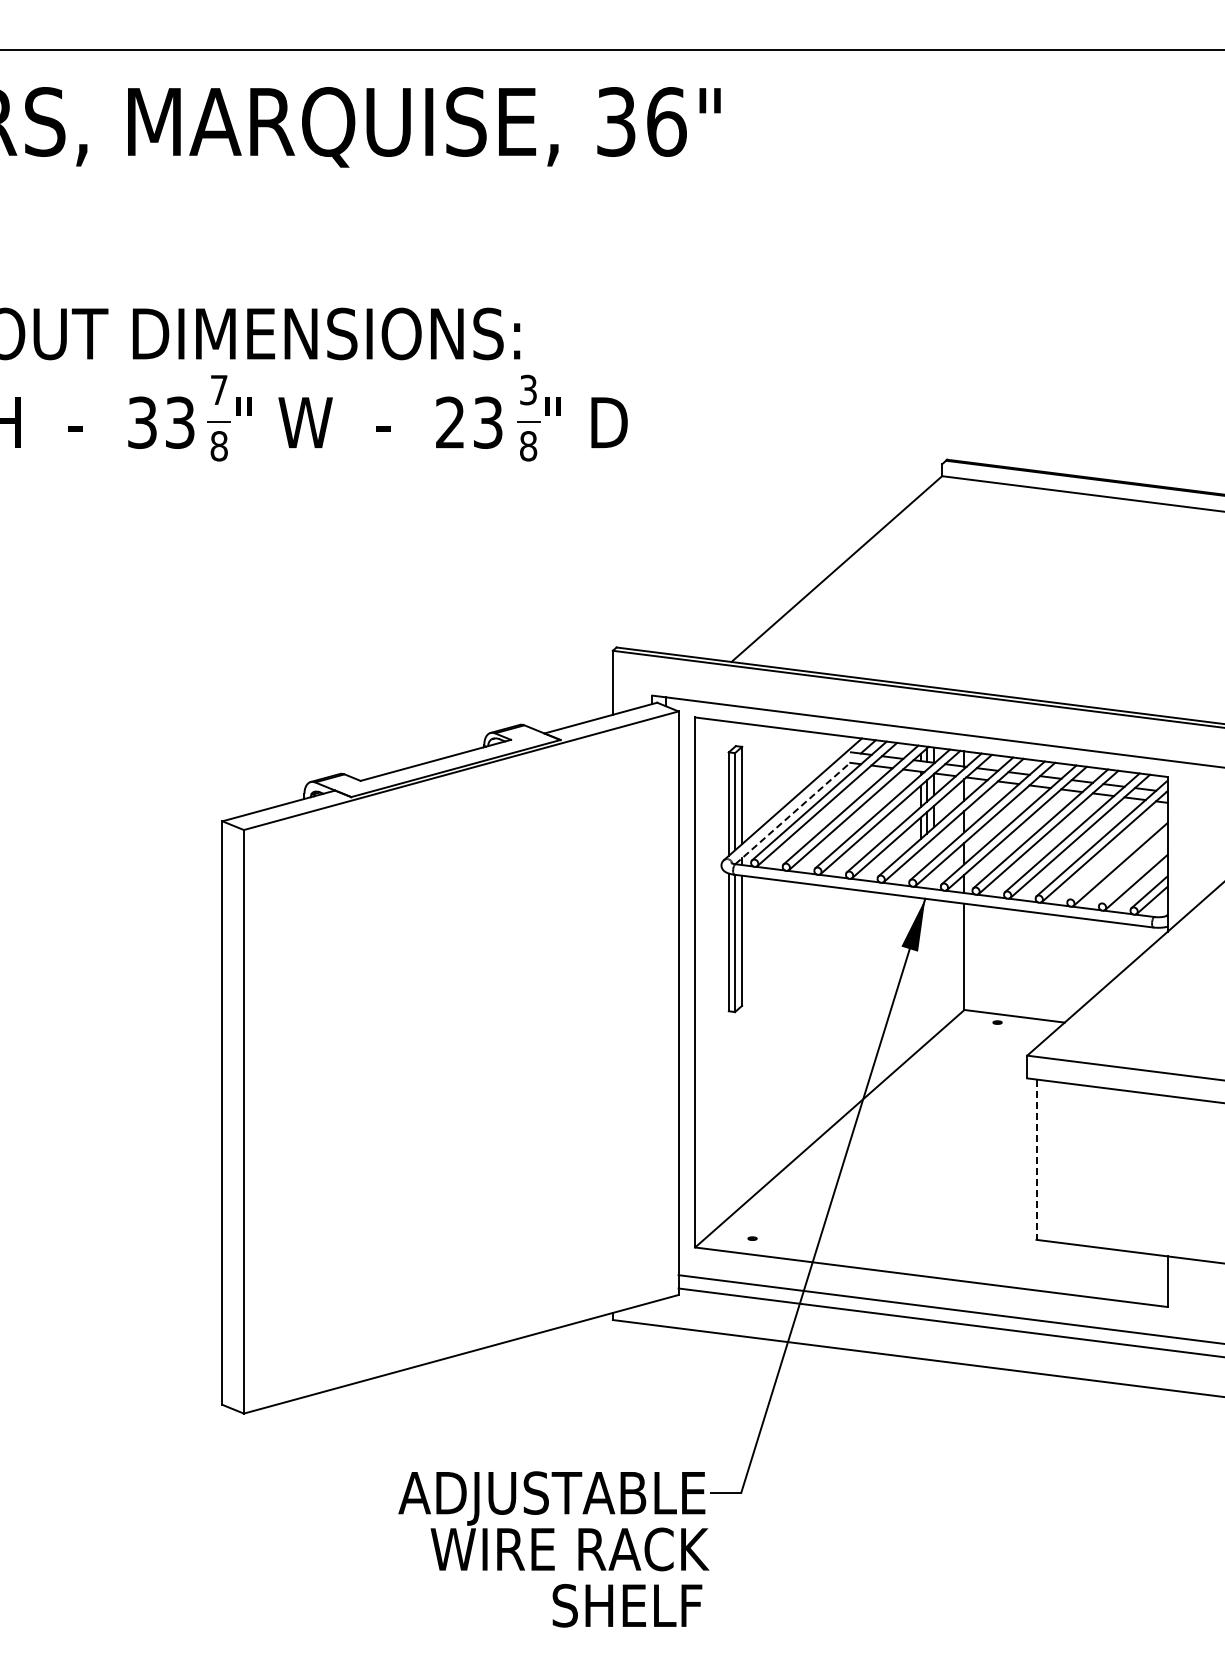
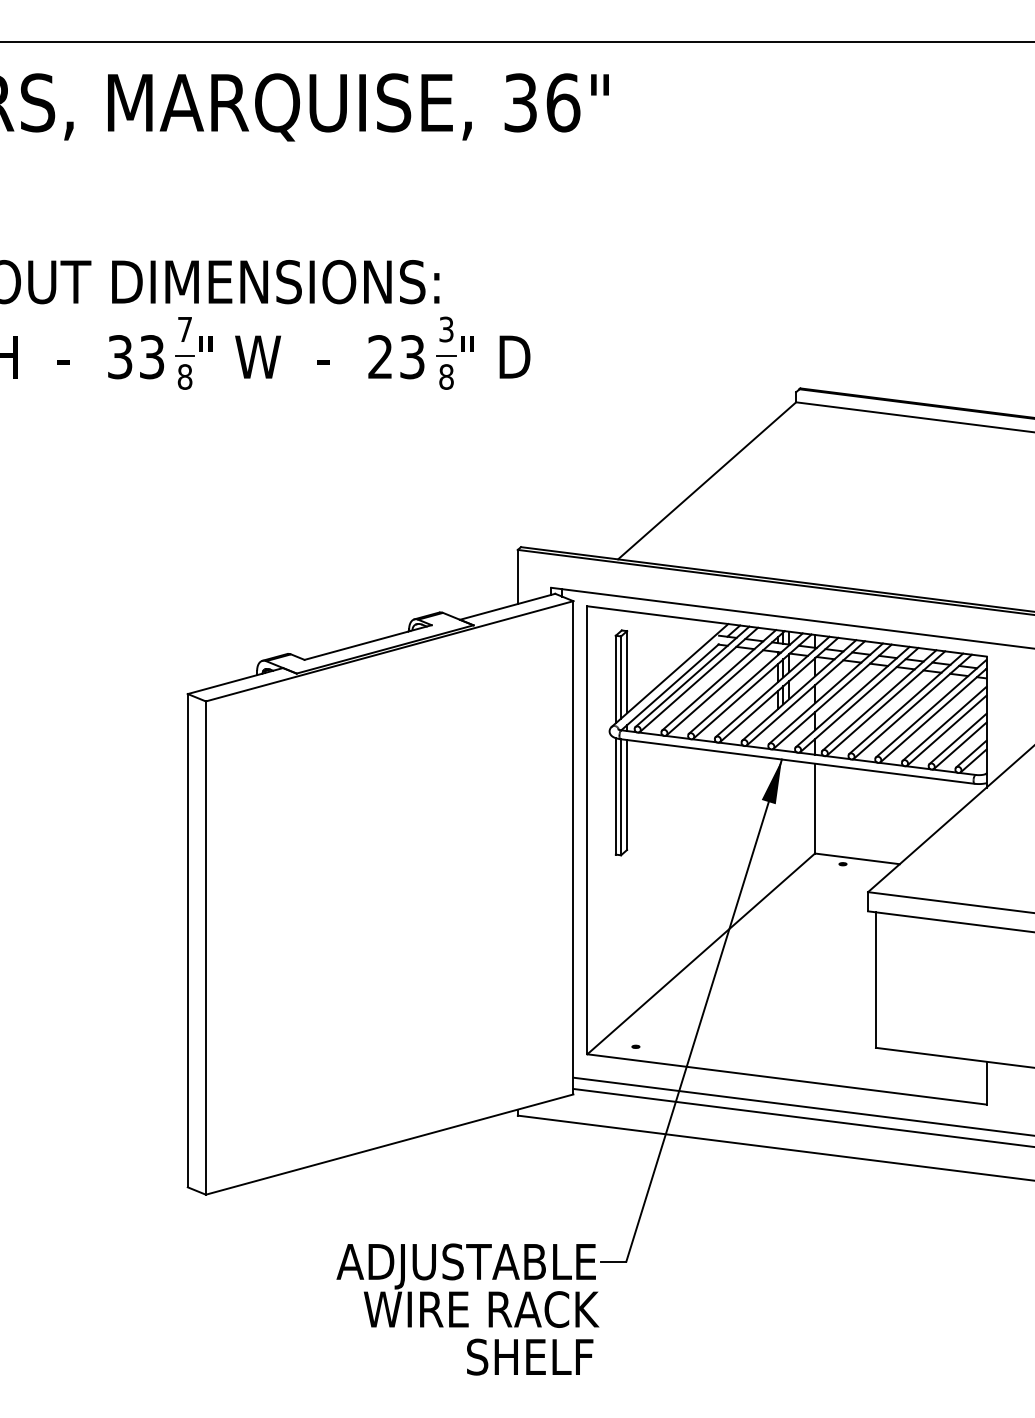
line: (793, 813) -> (670, 687), dashed -> solid
line: (1117, 856) -> (944, 723), added
line: (1133, 874) -> (957, 739), added
line: (1036, 1160) -> (875, 980), dashed -> solid

